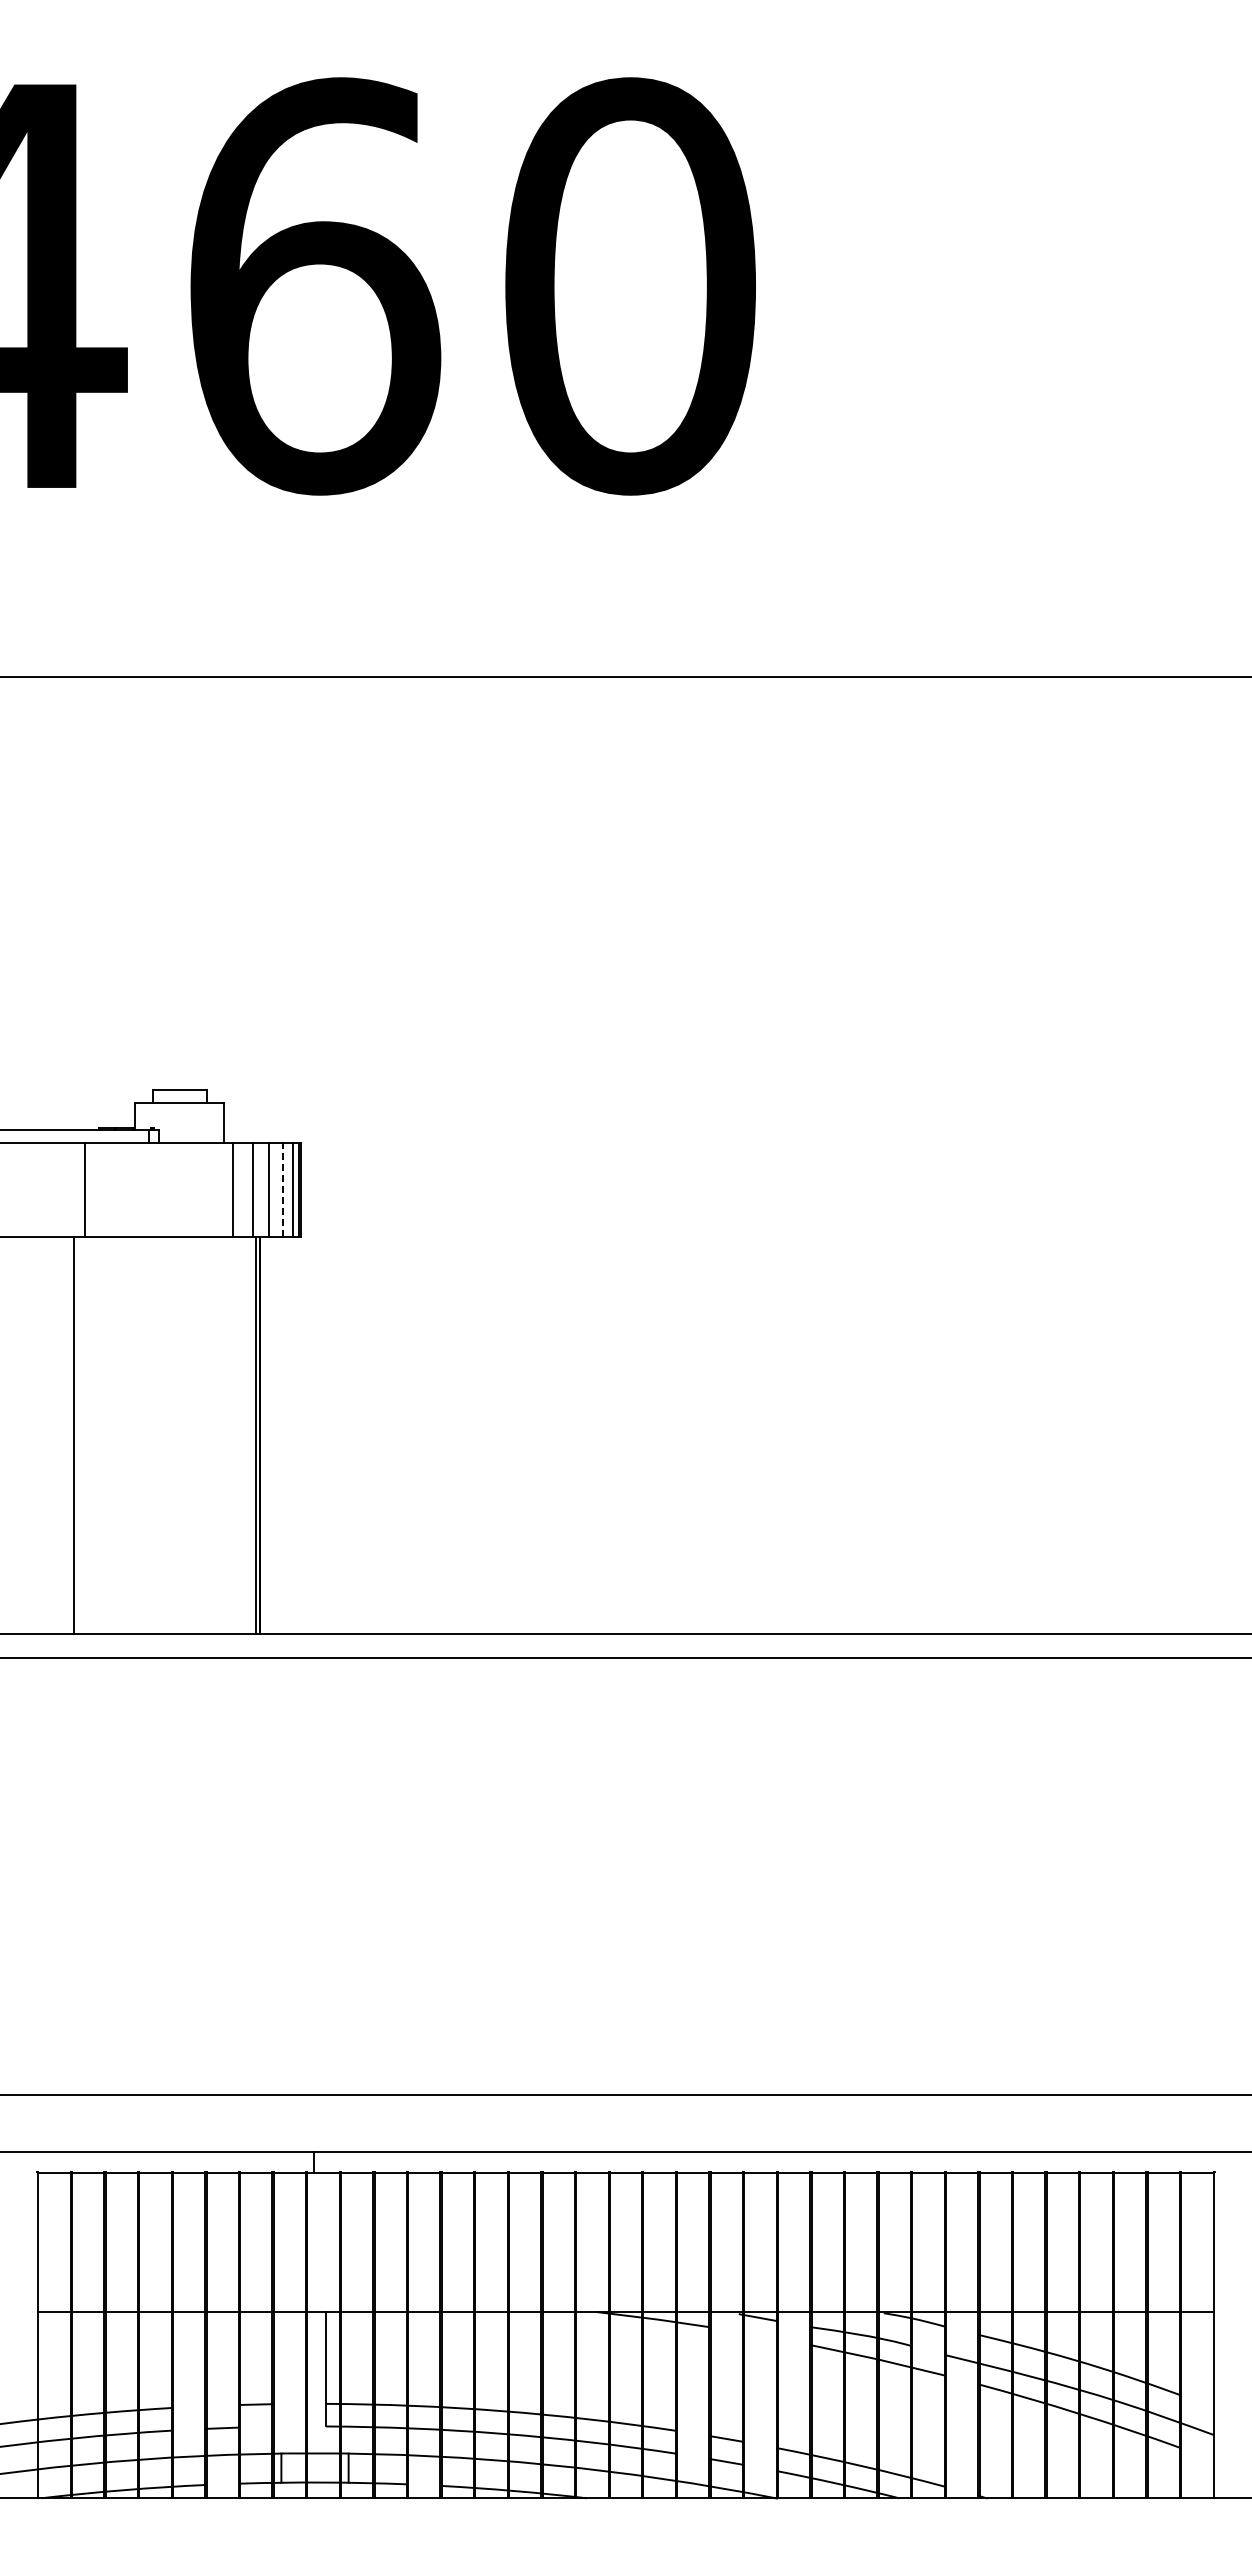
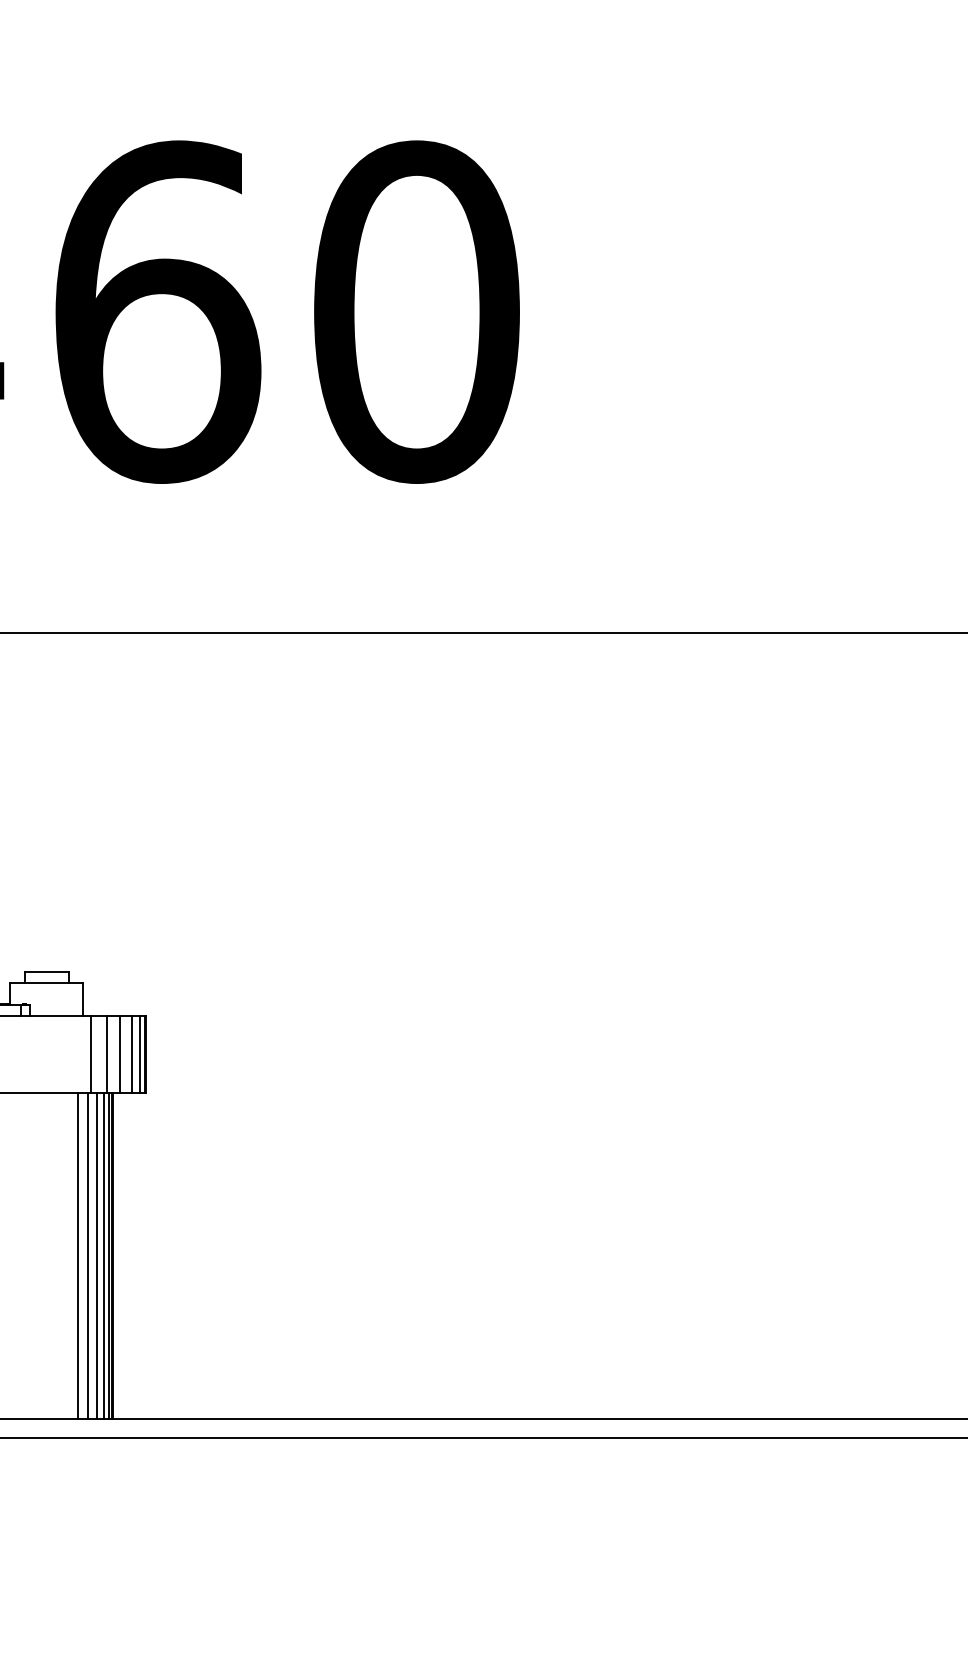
line: (283, 1189) -> (131, 1053), dashed -> solid
line: (217, 1435) -> (77, 1255), added
line: (230, 1435) -> (88, 1255), added
line: (241, 1435) -> (97, 1255), added
line: (249, 1435) -> (103, 1255), added

